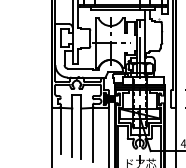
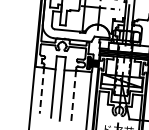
line: (60, 131) -> (41, 91), solid -> dashed
line: (92, 135) -> (73, 98), solid -> dashed

